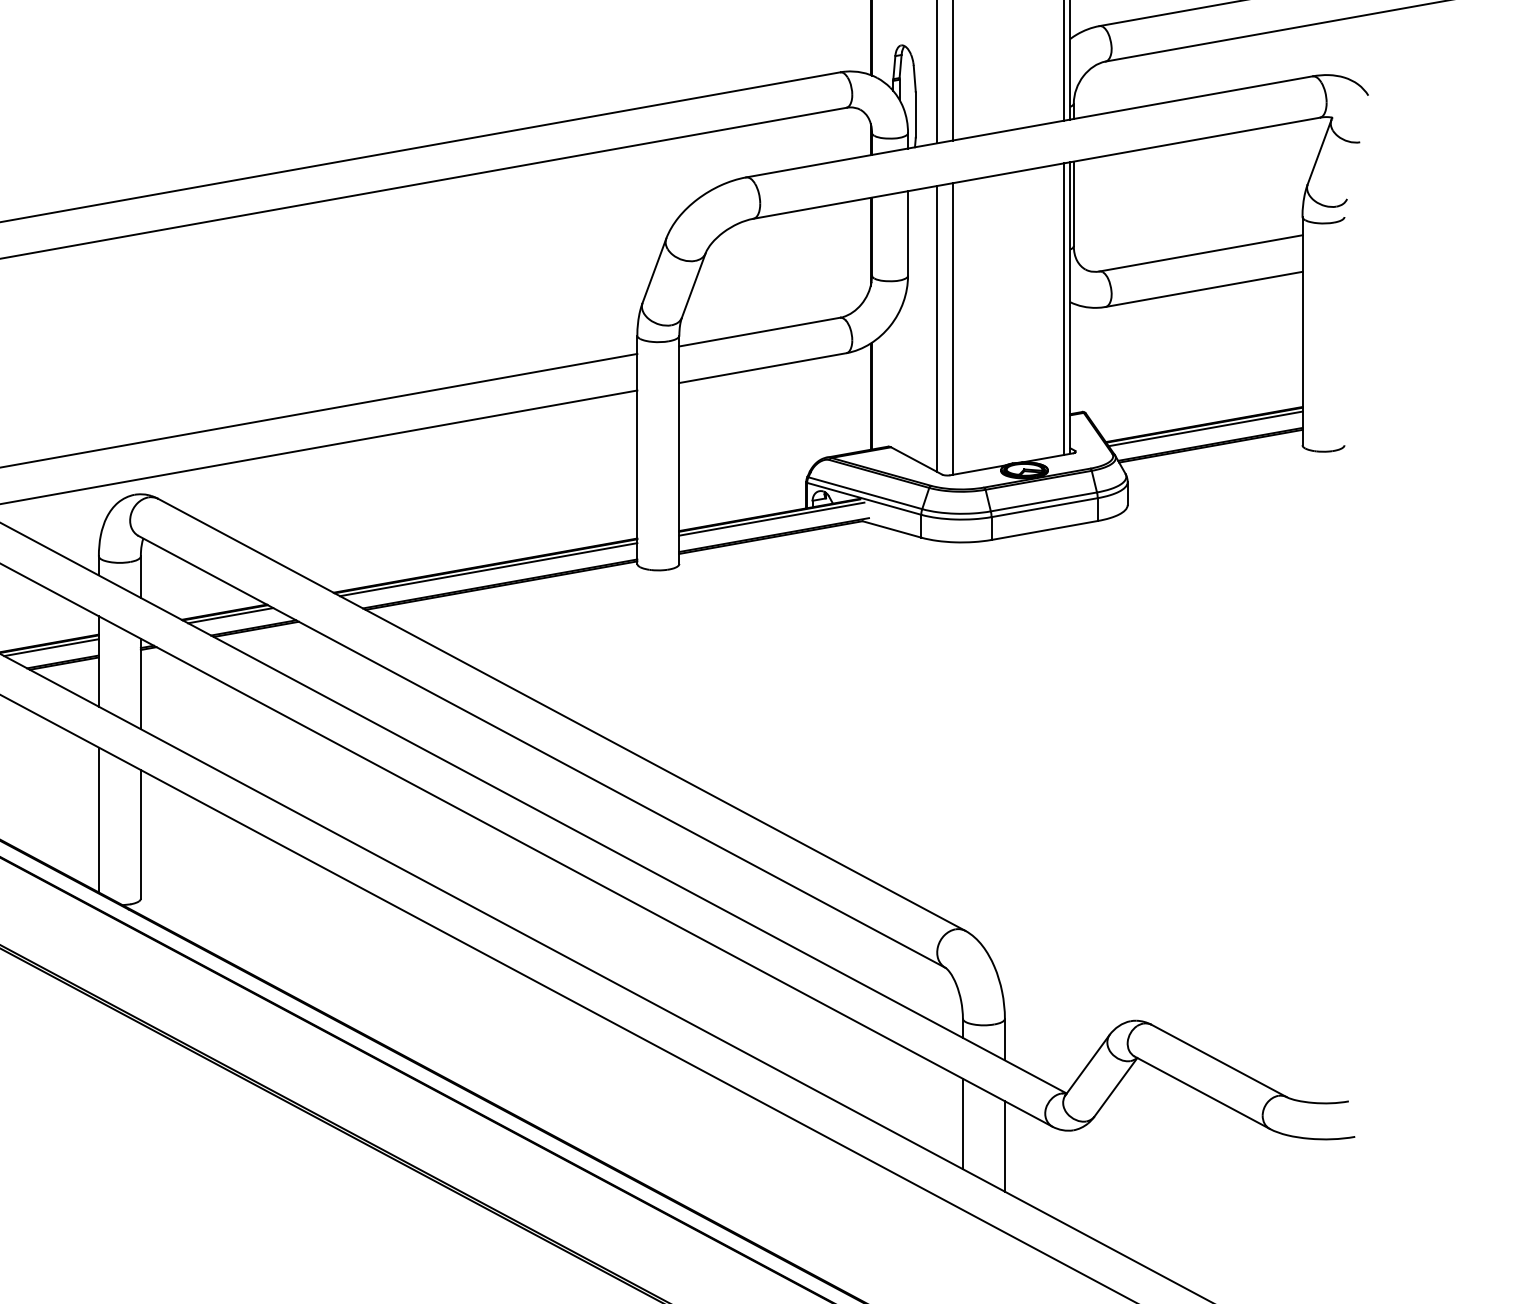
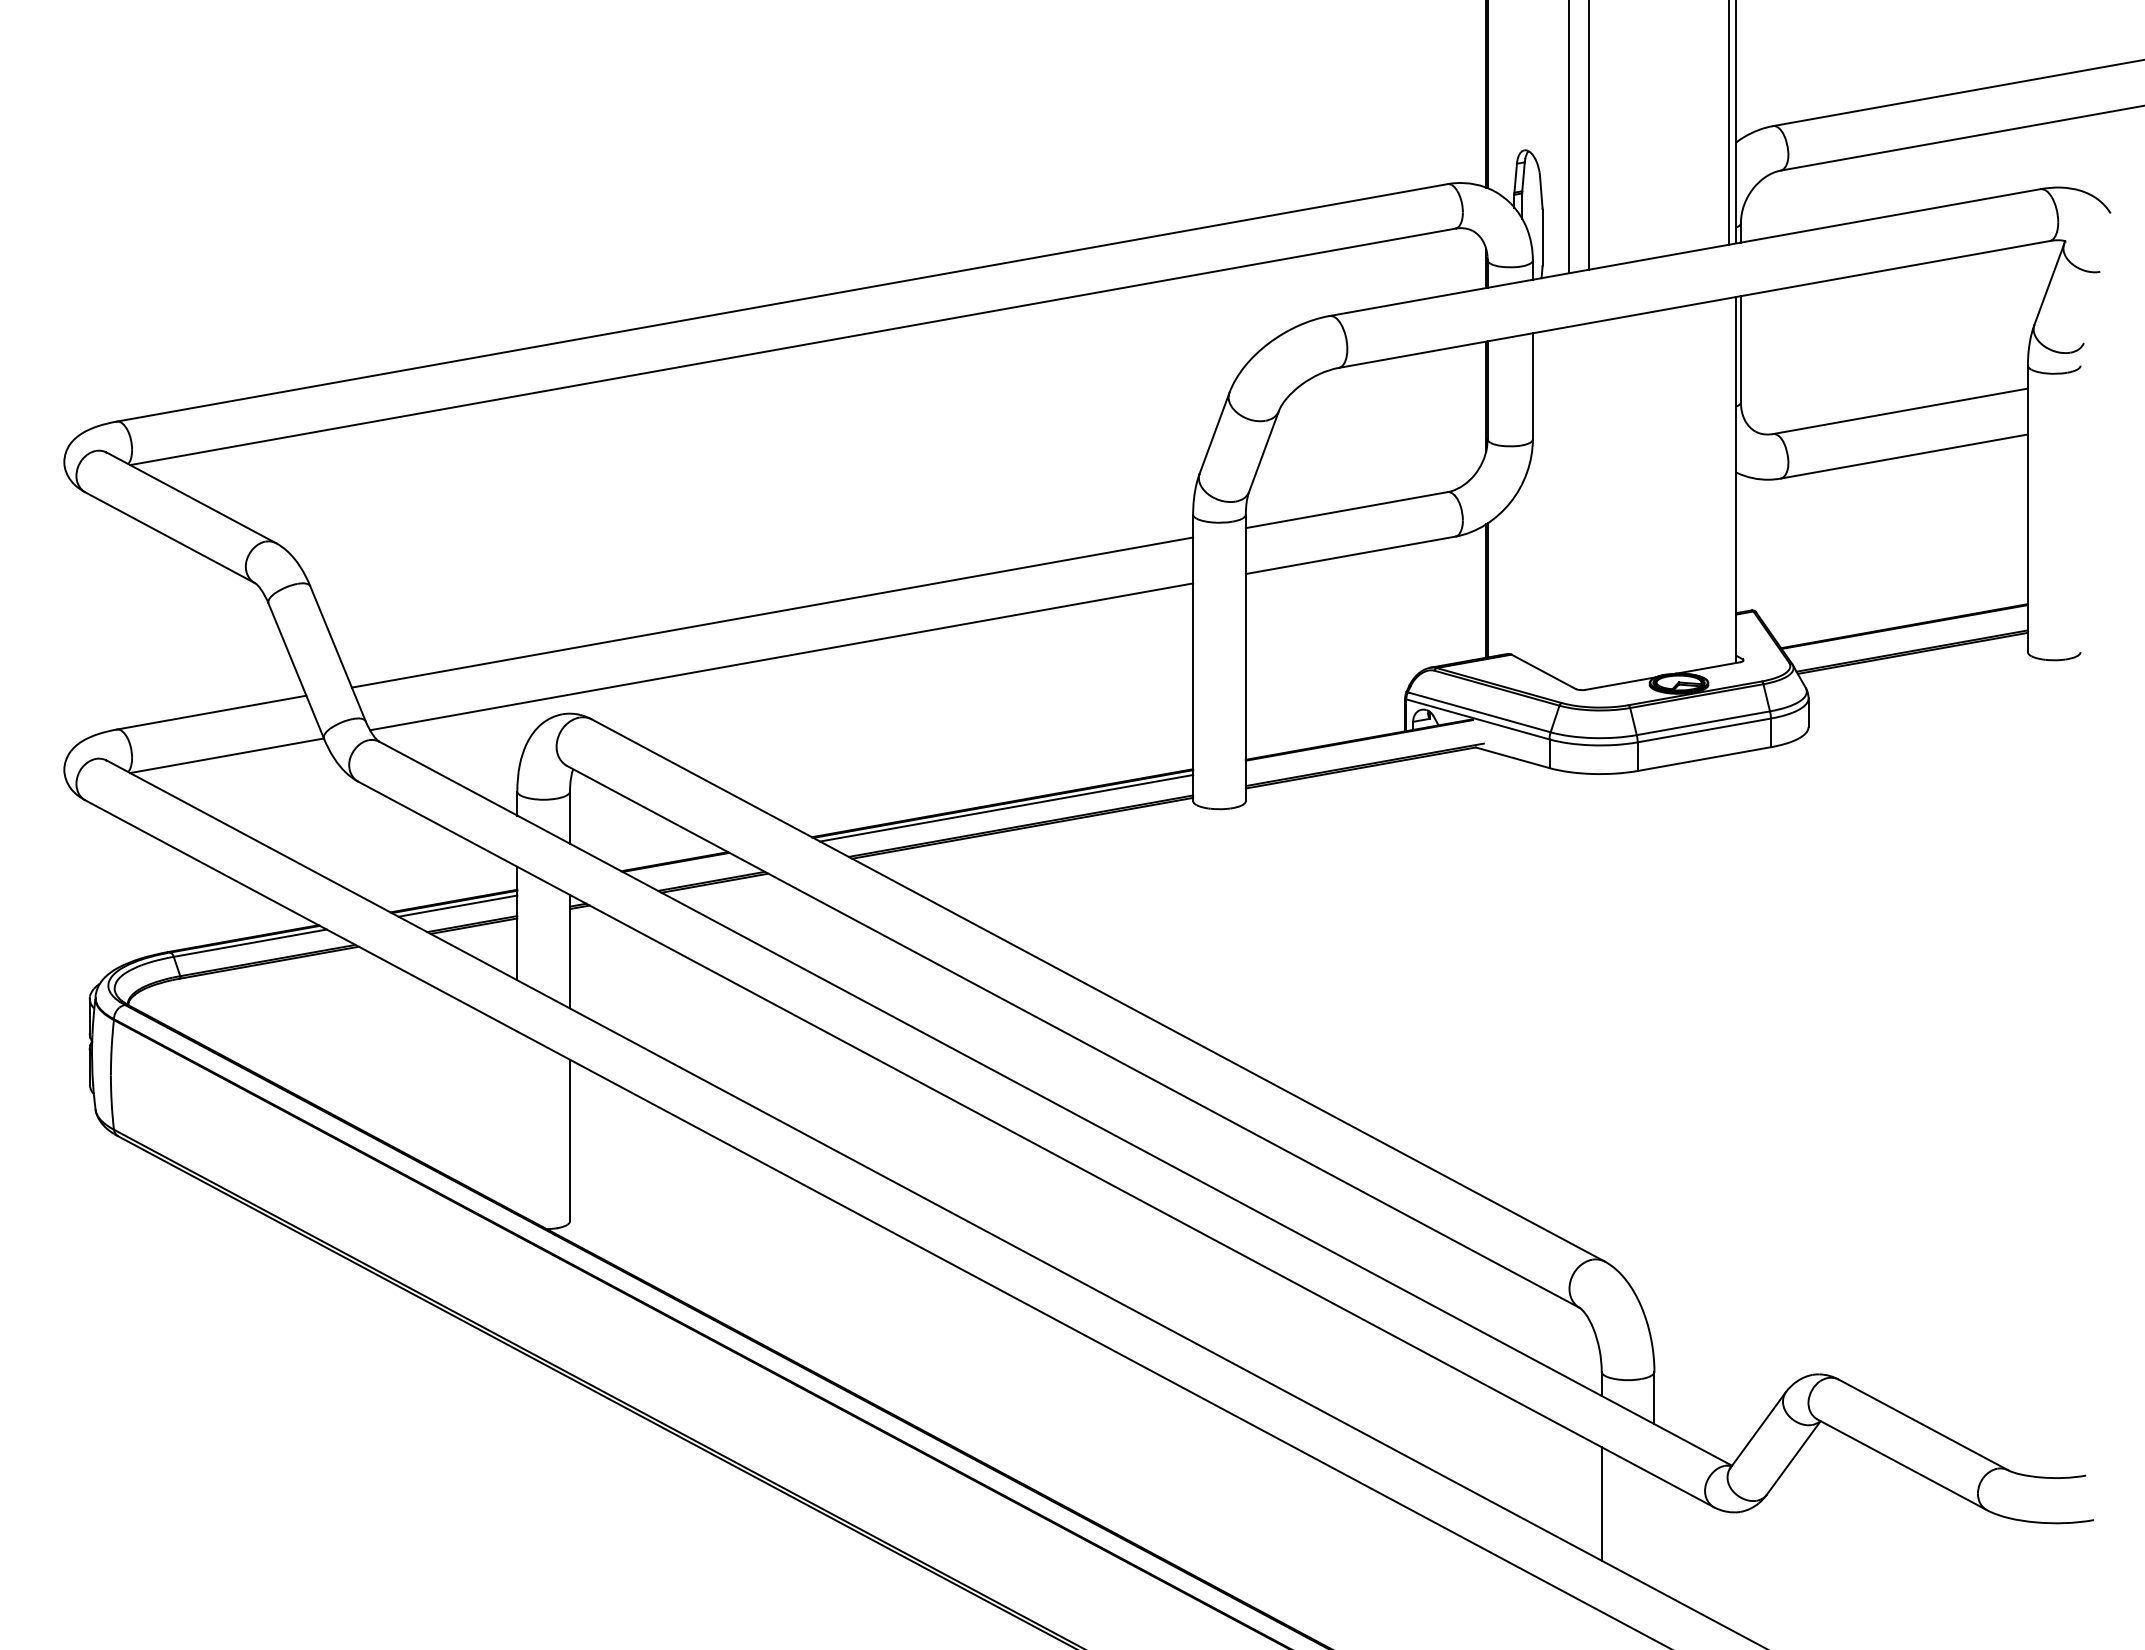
line: (1063, 309) -> (1728, 481), removed
line: (936, 328) -> (1568, 505), removed
line: (953, 329) -> (1589, 506), removed
line: (1204, 428) -> (1905, 631), removed
line: (771, 518) -> (1361, 744), removed
line: (230, 615) -> (682, 865), removed
line: (99, 820) -> (517, 1122), removed
line: (1004, 1145) -> (1654, 1531), removed

